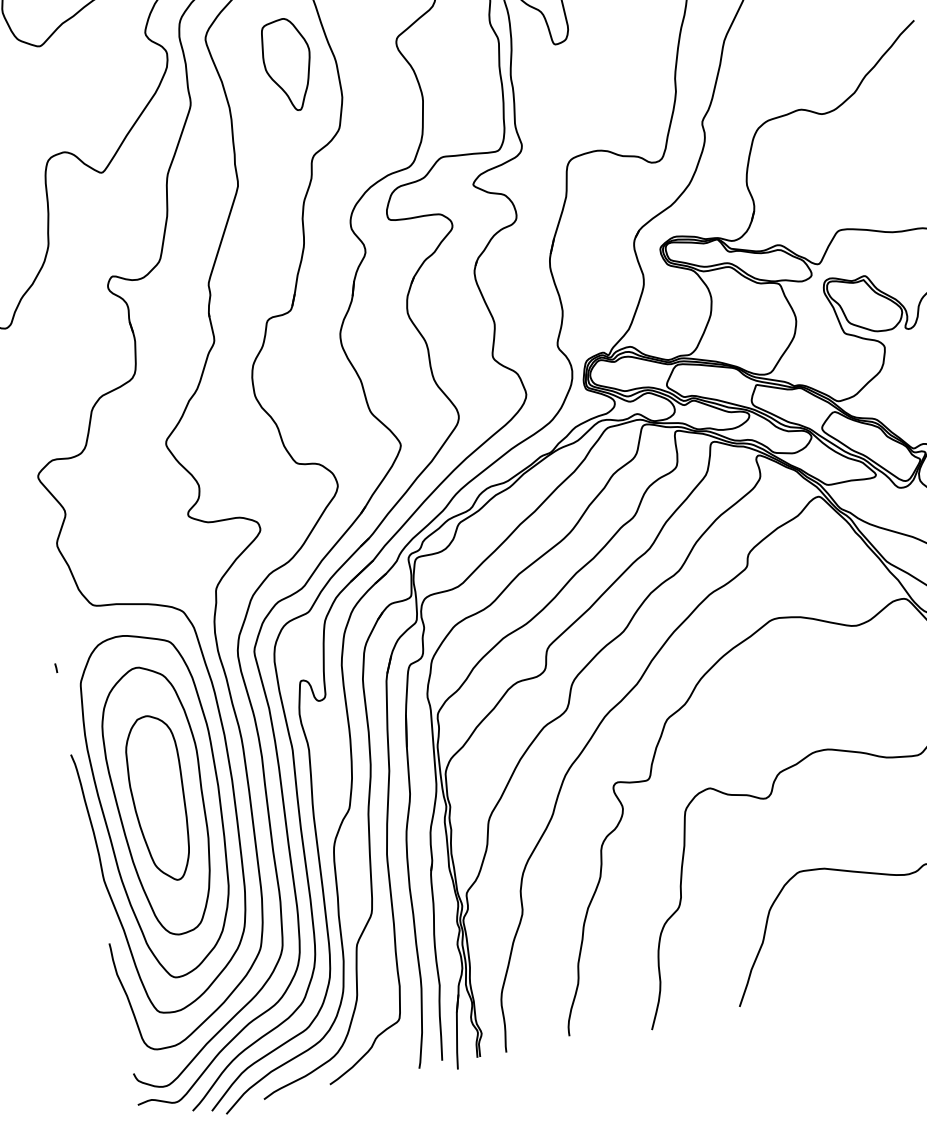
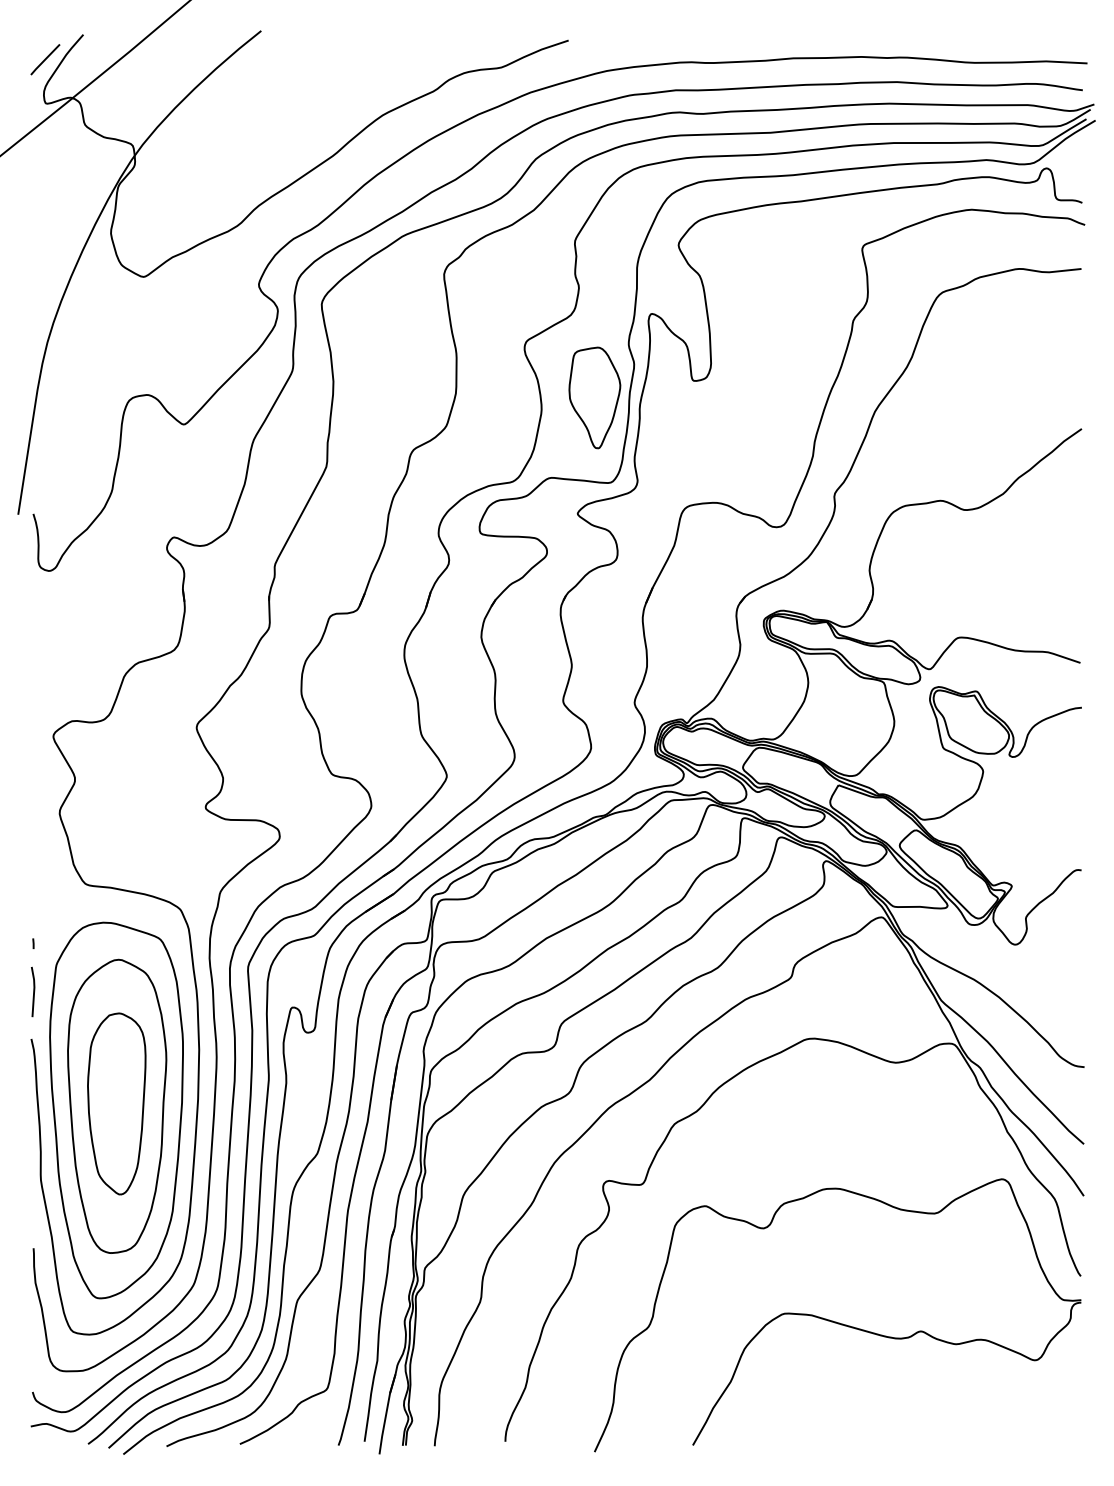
part: (287, 64) -> (594, 397), moved
line: (64, 711) -> (33, 991), added

